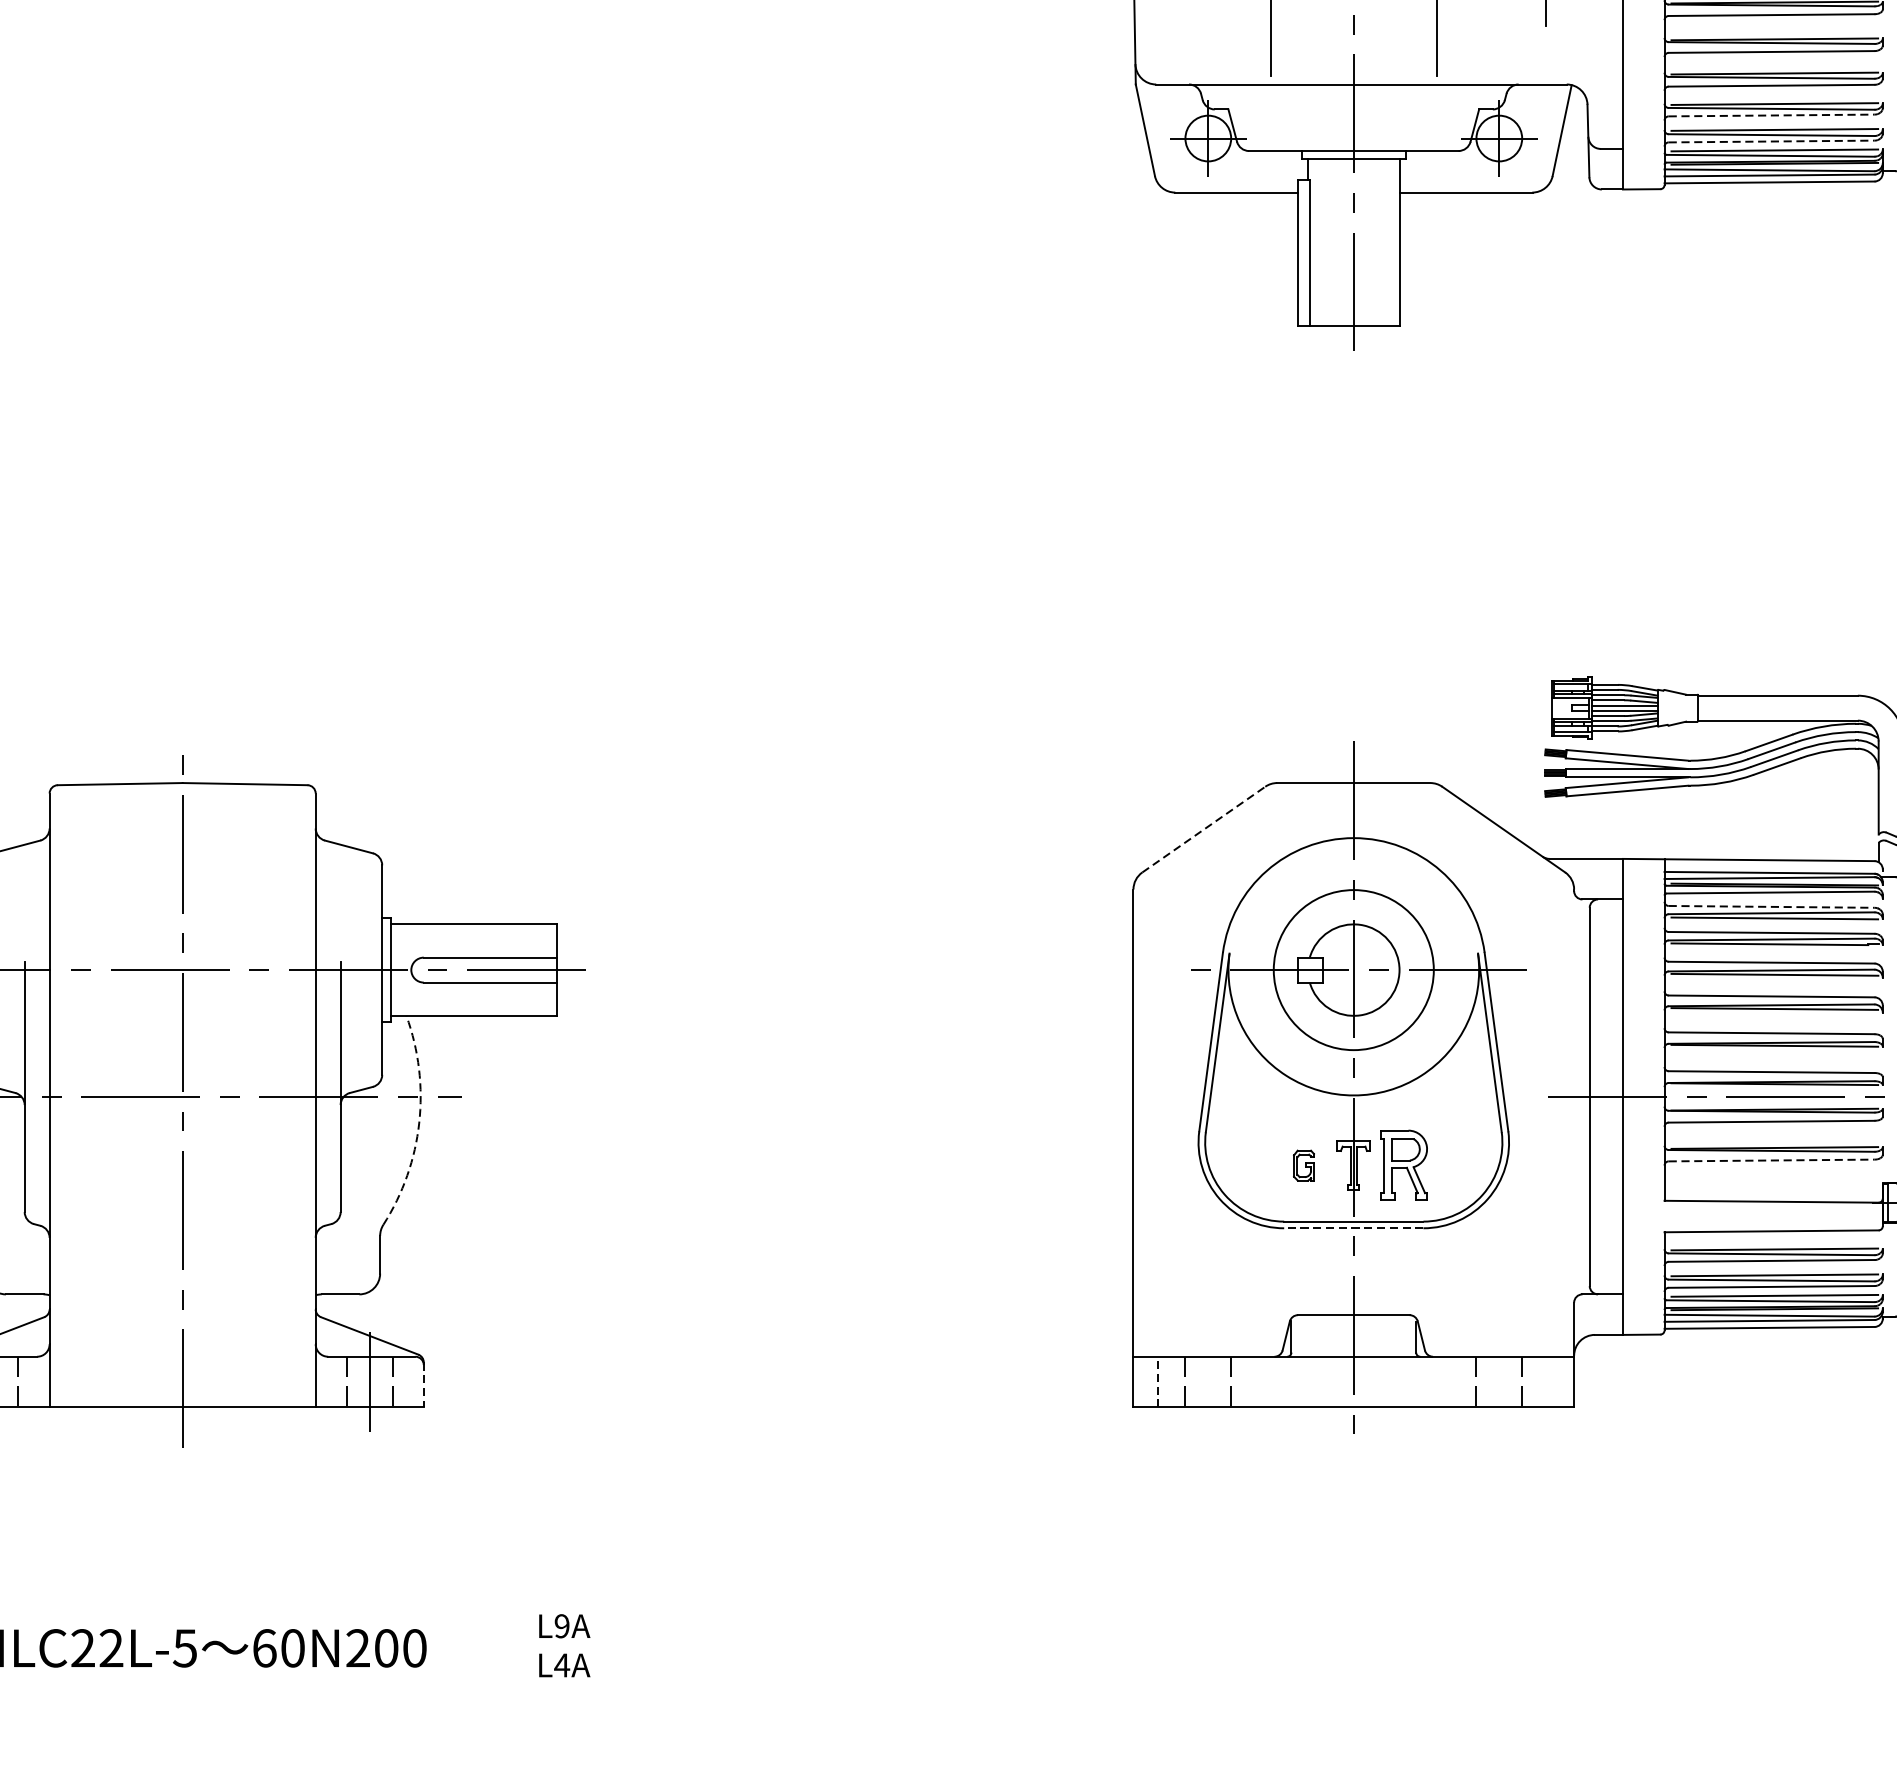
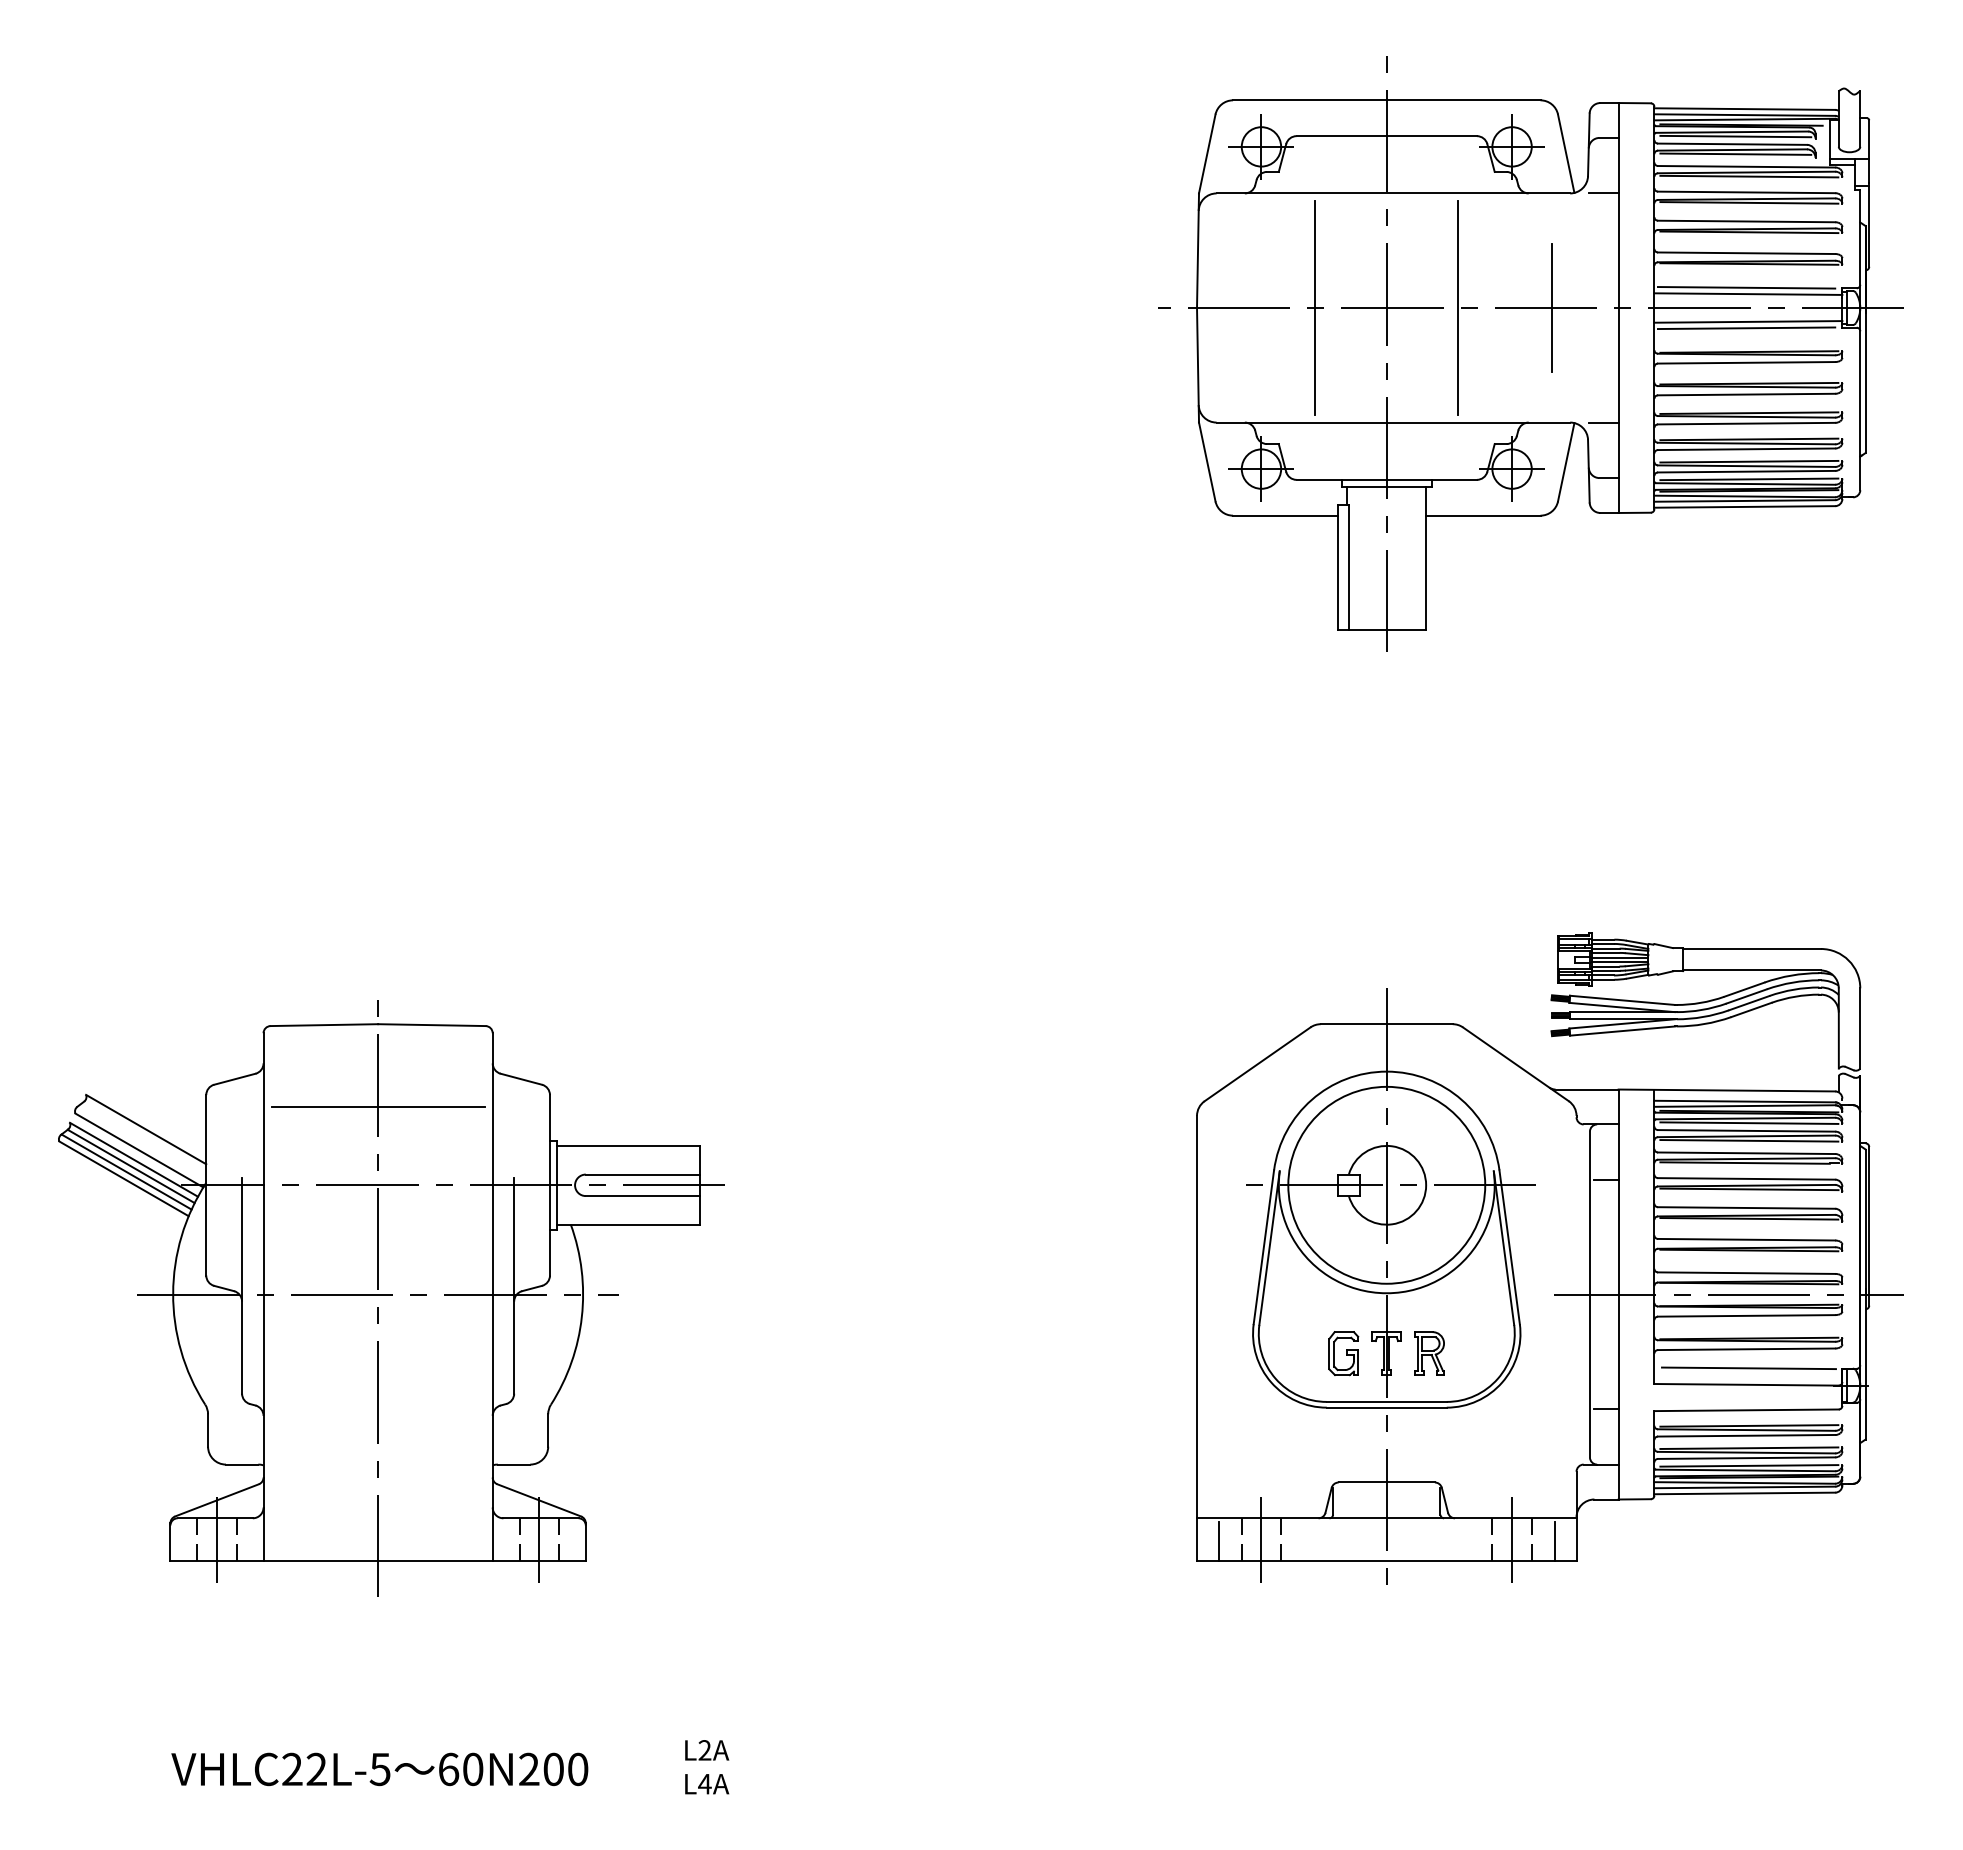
line: (1605, 84) -> (1603, 422), added
line: (1771, 115) -> (1746, 449), dashed -> solid
line: (1771, 141) -> (1746, 471), dashed -> solid
line: (1203, 829) -> (1257, 1064), dashed -> solid
line: (183, 878) -> (378, 1106), added
line: (1774, 897) -> (1749, 1122), added
line: (1771, 906) -> (1746, 1130), dashed -> solid
line: (1607, 964) -> (1605, 1180), added
circle: (1353, 969) -> (1386, 1184), size x1.43
arc: (418, 1122) -> (581, 1316), dashed -> solid
line: (1771, 1160) -> (1746, 1349), dashed -> solid
part: (1303, 1165) -> (1343, 1353), size x1.67
part: (1403, 1165) -> (1429, 1353), size x0.71
line: (1773, 1182) -> (1748, 1368), added
line: (1353, 1228) -> (1386, 1407), dashed -> solid
line: (1607, 1229) -> (1605, 1408), added
line: (1208, 1381) -> (1261, 1539), added
line: (1499, 1381) -> (1512, 1539), added
line: (1158, 1383) -> (1218, 1541), dashed -> solid
line: (1549, 1383) -> (1555, 1541), added
line: (423, 1384) -> (585, 1542), dashed -> solid
text: (561, 1626) -> (704, 1750), L9A -> L2A

